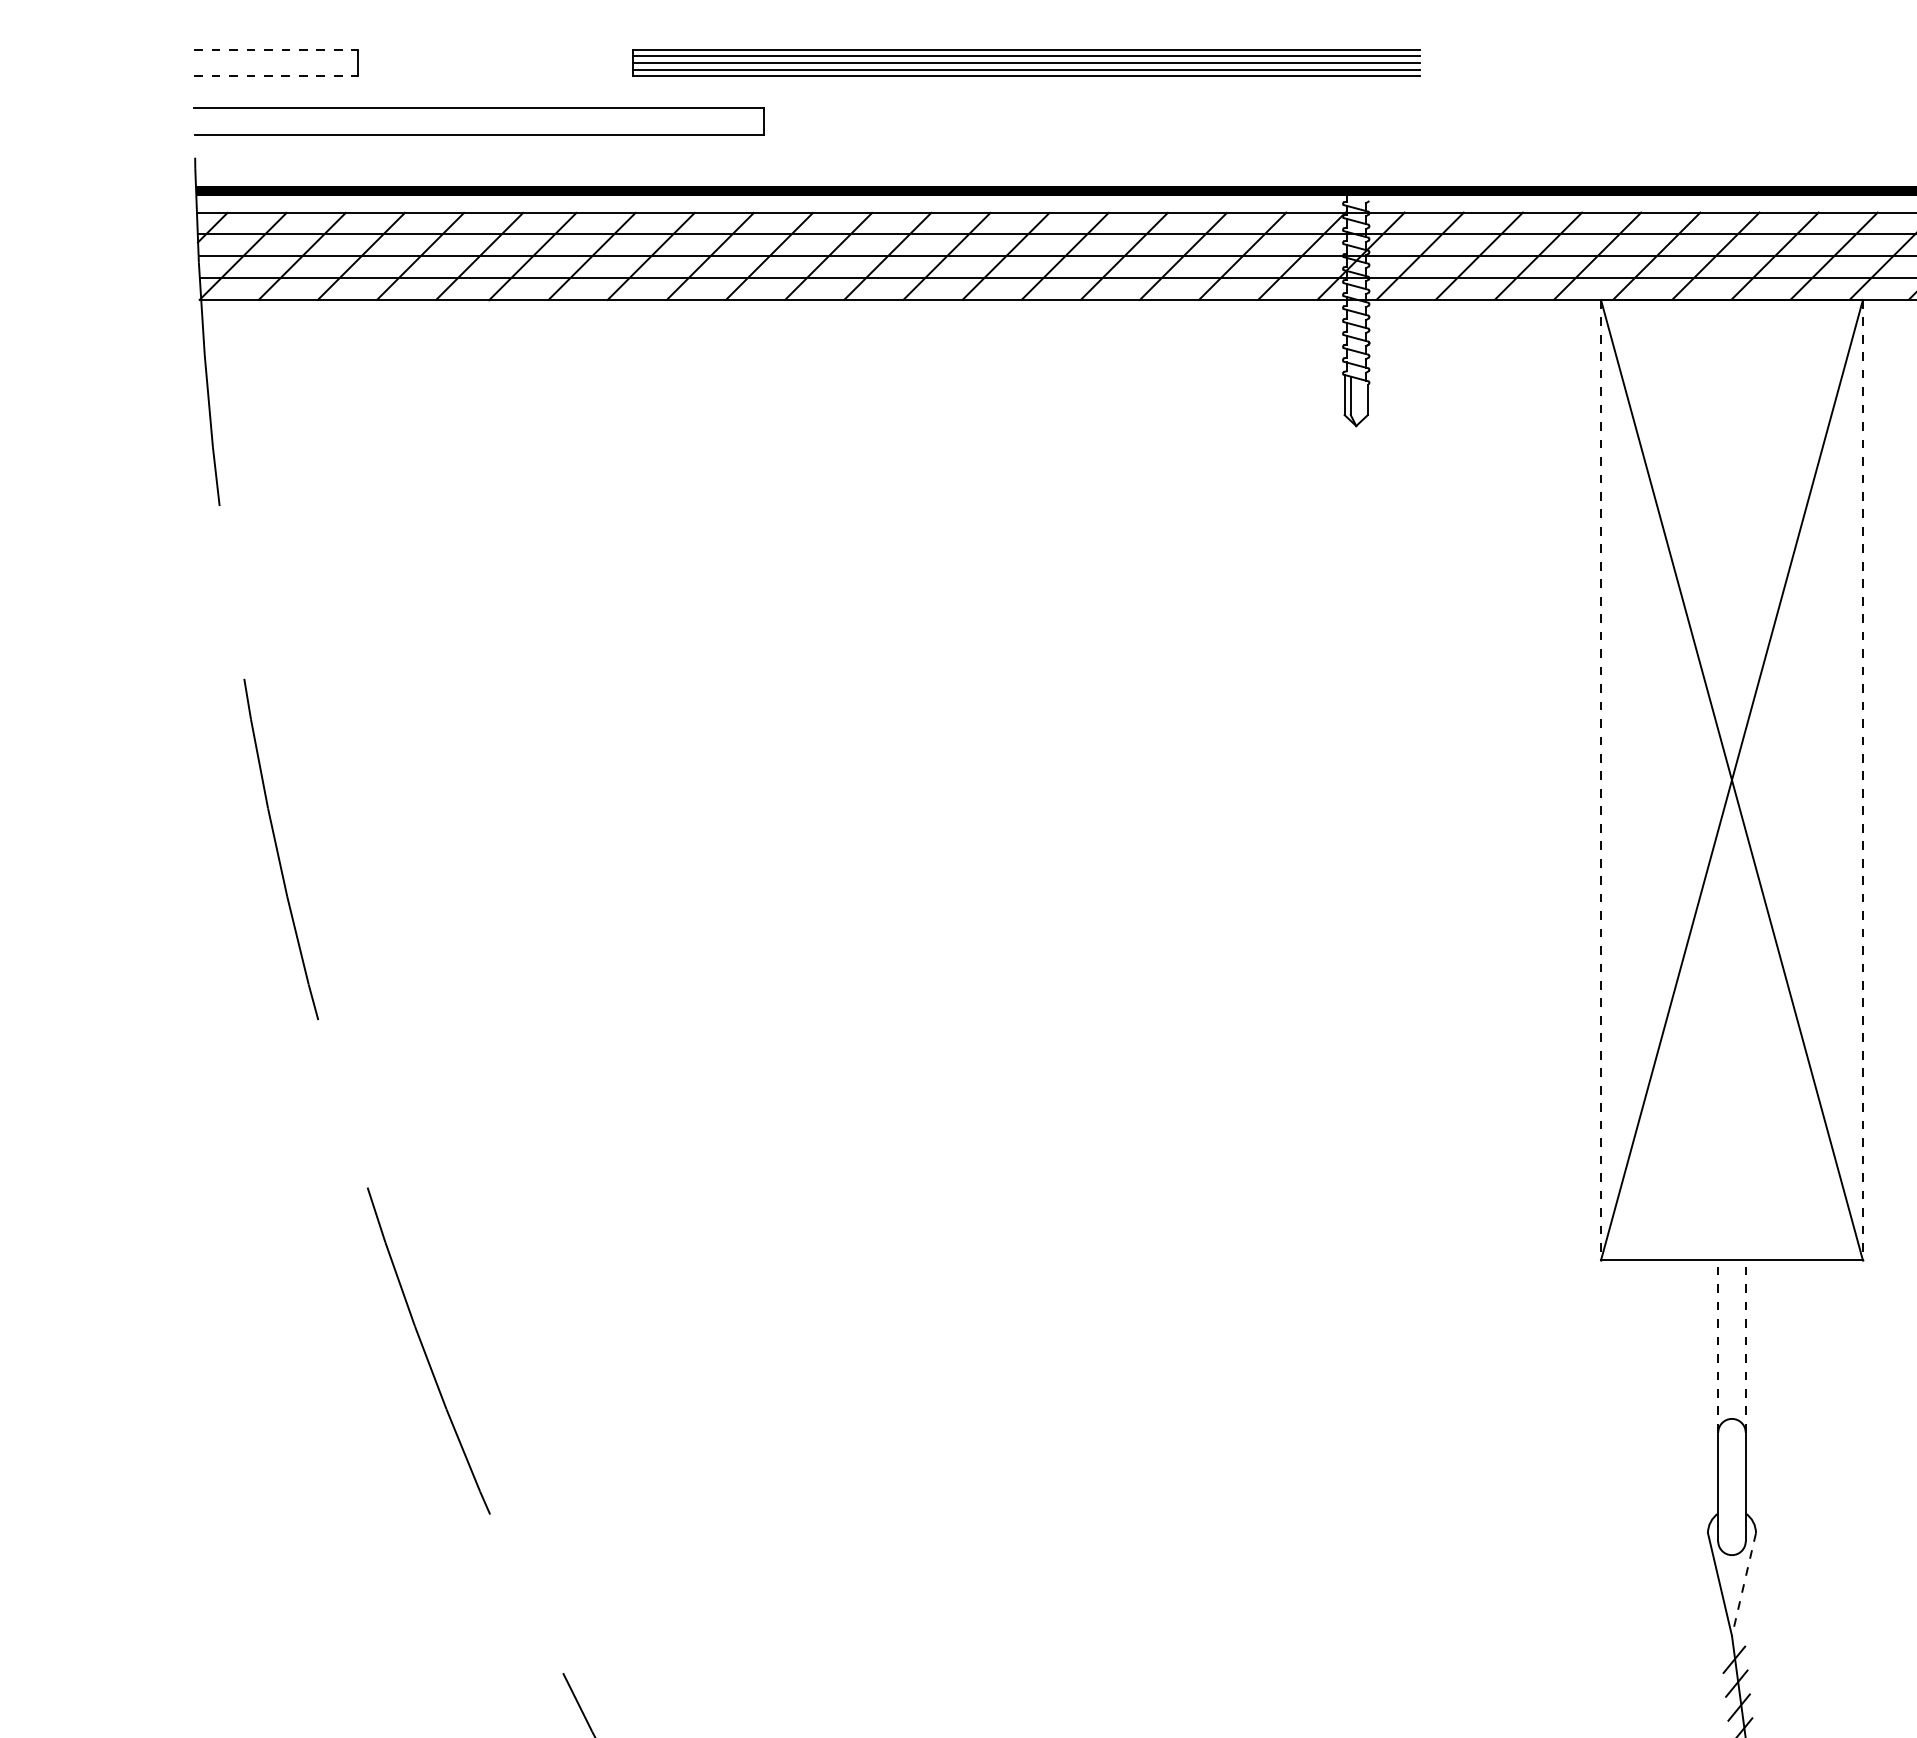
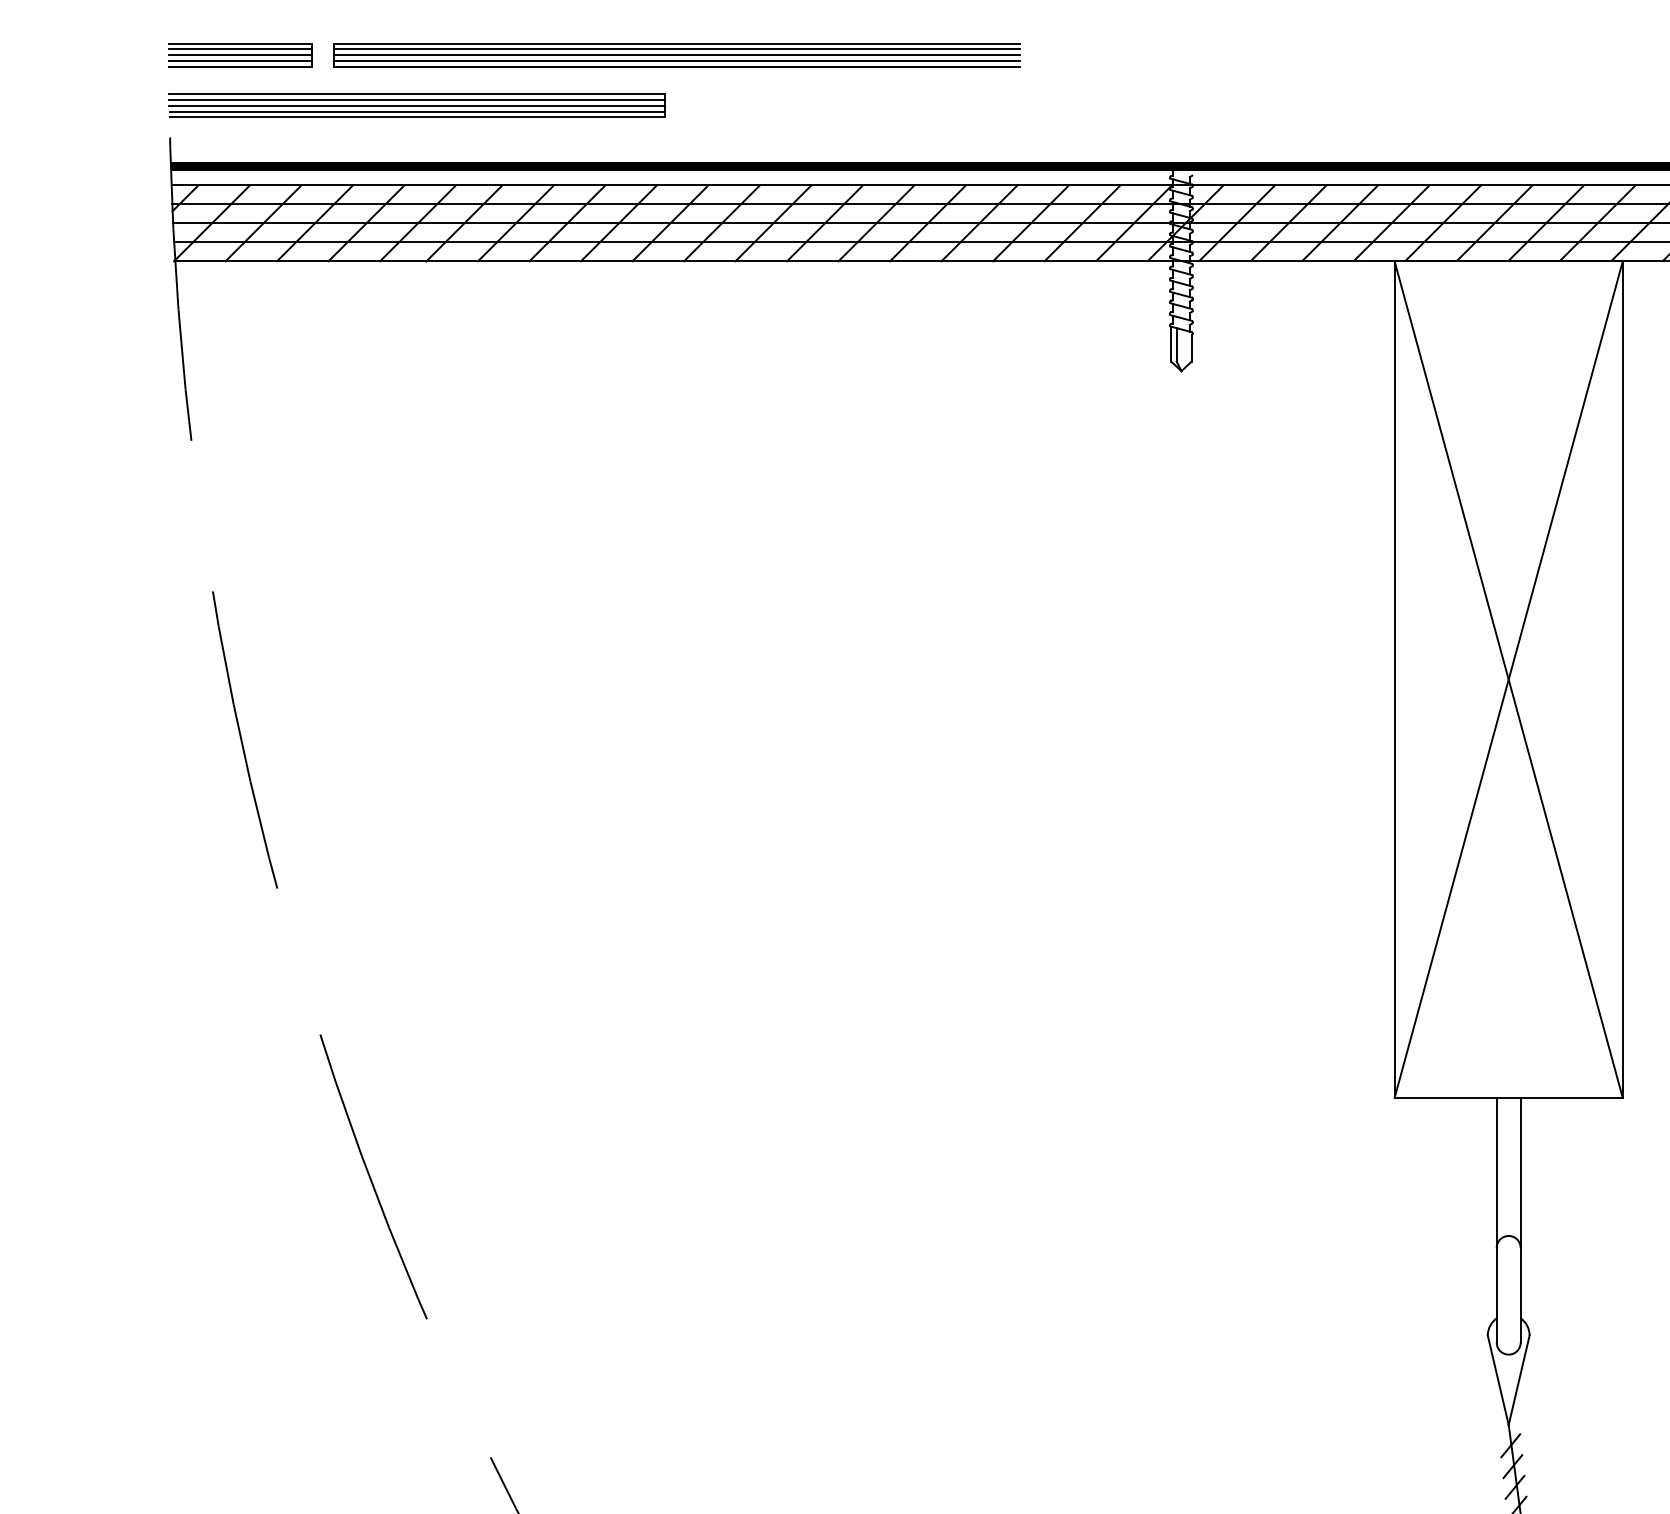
line: (276, 50) -> (240, 44), dashed -> solid
line: (276, 56) -> (240, 49), added
part: (1026, 62) -> (677, 54), moved
line: (276, 63) -> (240, 55), added
line: (276, 69) -> (240, 60), added
line: (276, 76) -> (240, 66), dashed -> solid
line: (478, 114) -> (416, 99), added
line: (478, 121) -> (416, 105), added
line: (478, 128) -> (416, 112), added
line: (1601, 780) -> (1395, 679), dashed -> solid
line: (1862, 780) -> (1622, 679), dashed -> solid
line: (1718, 1346) -> (1496, 1172), dashed -> solid
line: (1745, 1346) -> (1520, 1172), dashed -> solid
line: (1743, 1584) -> (1518, 1380), dashed -> solid

